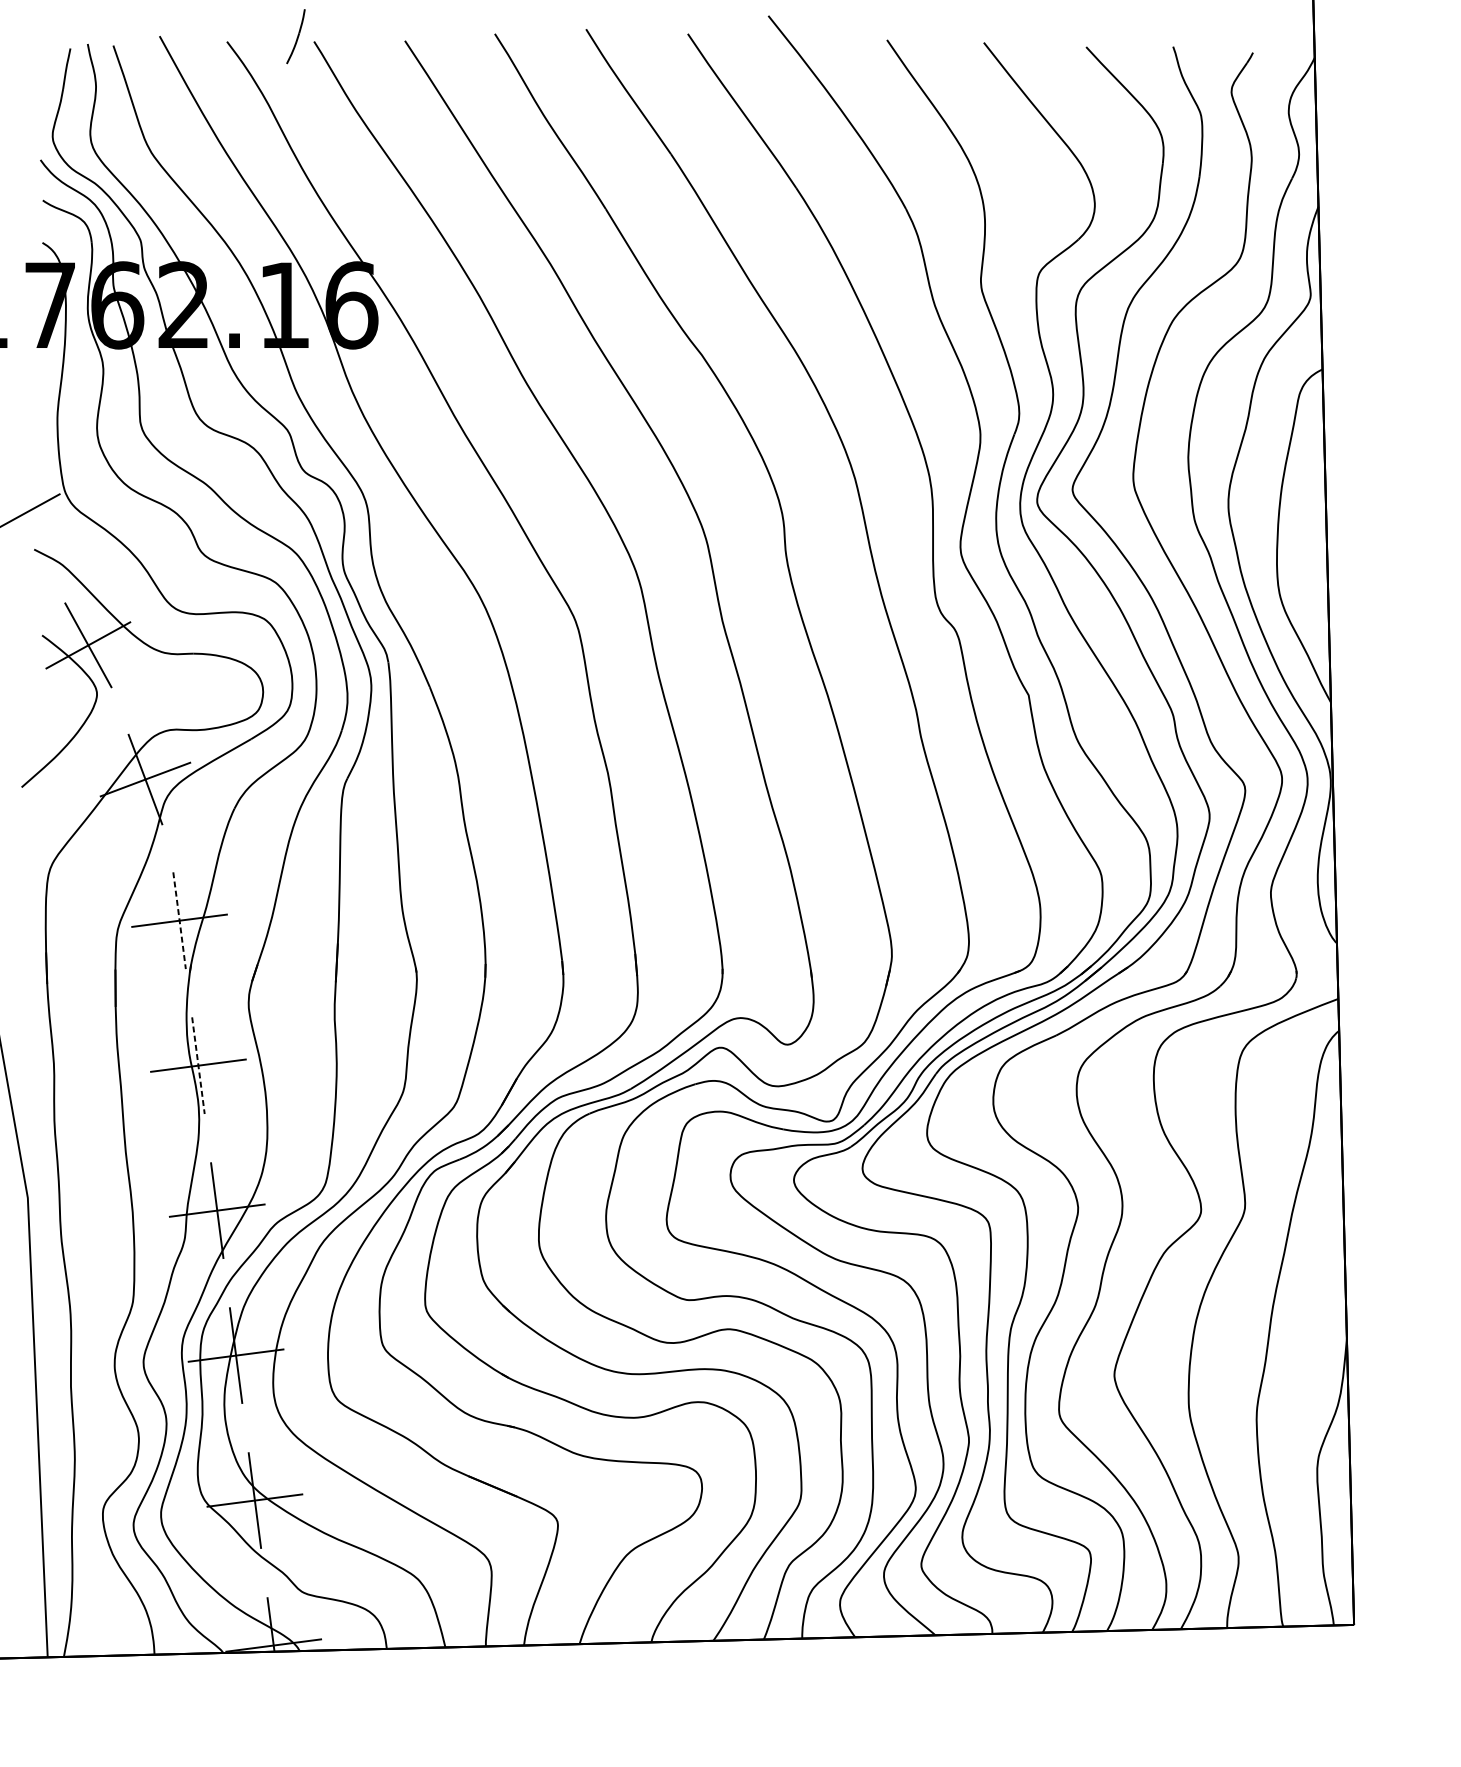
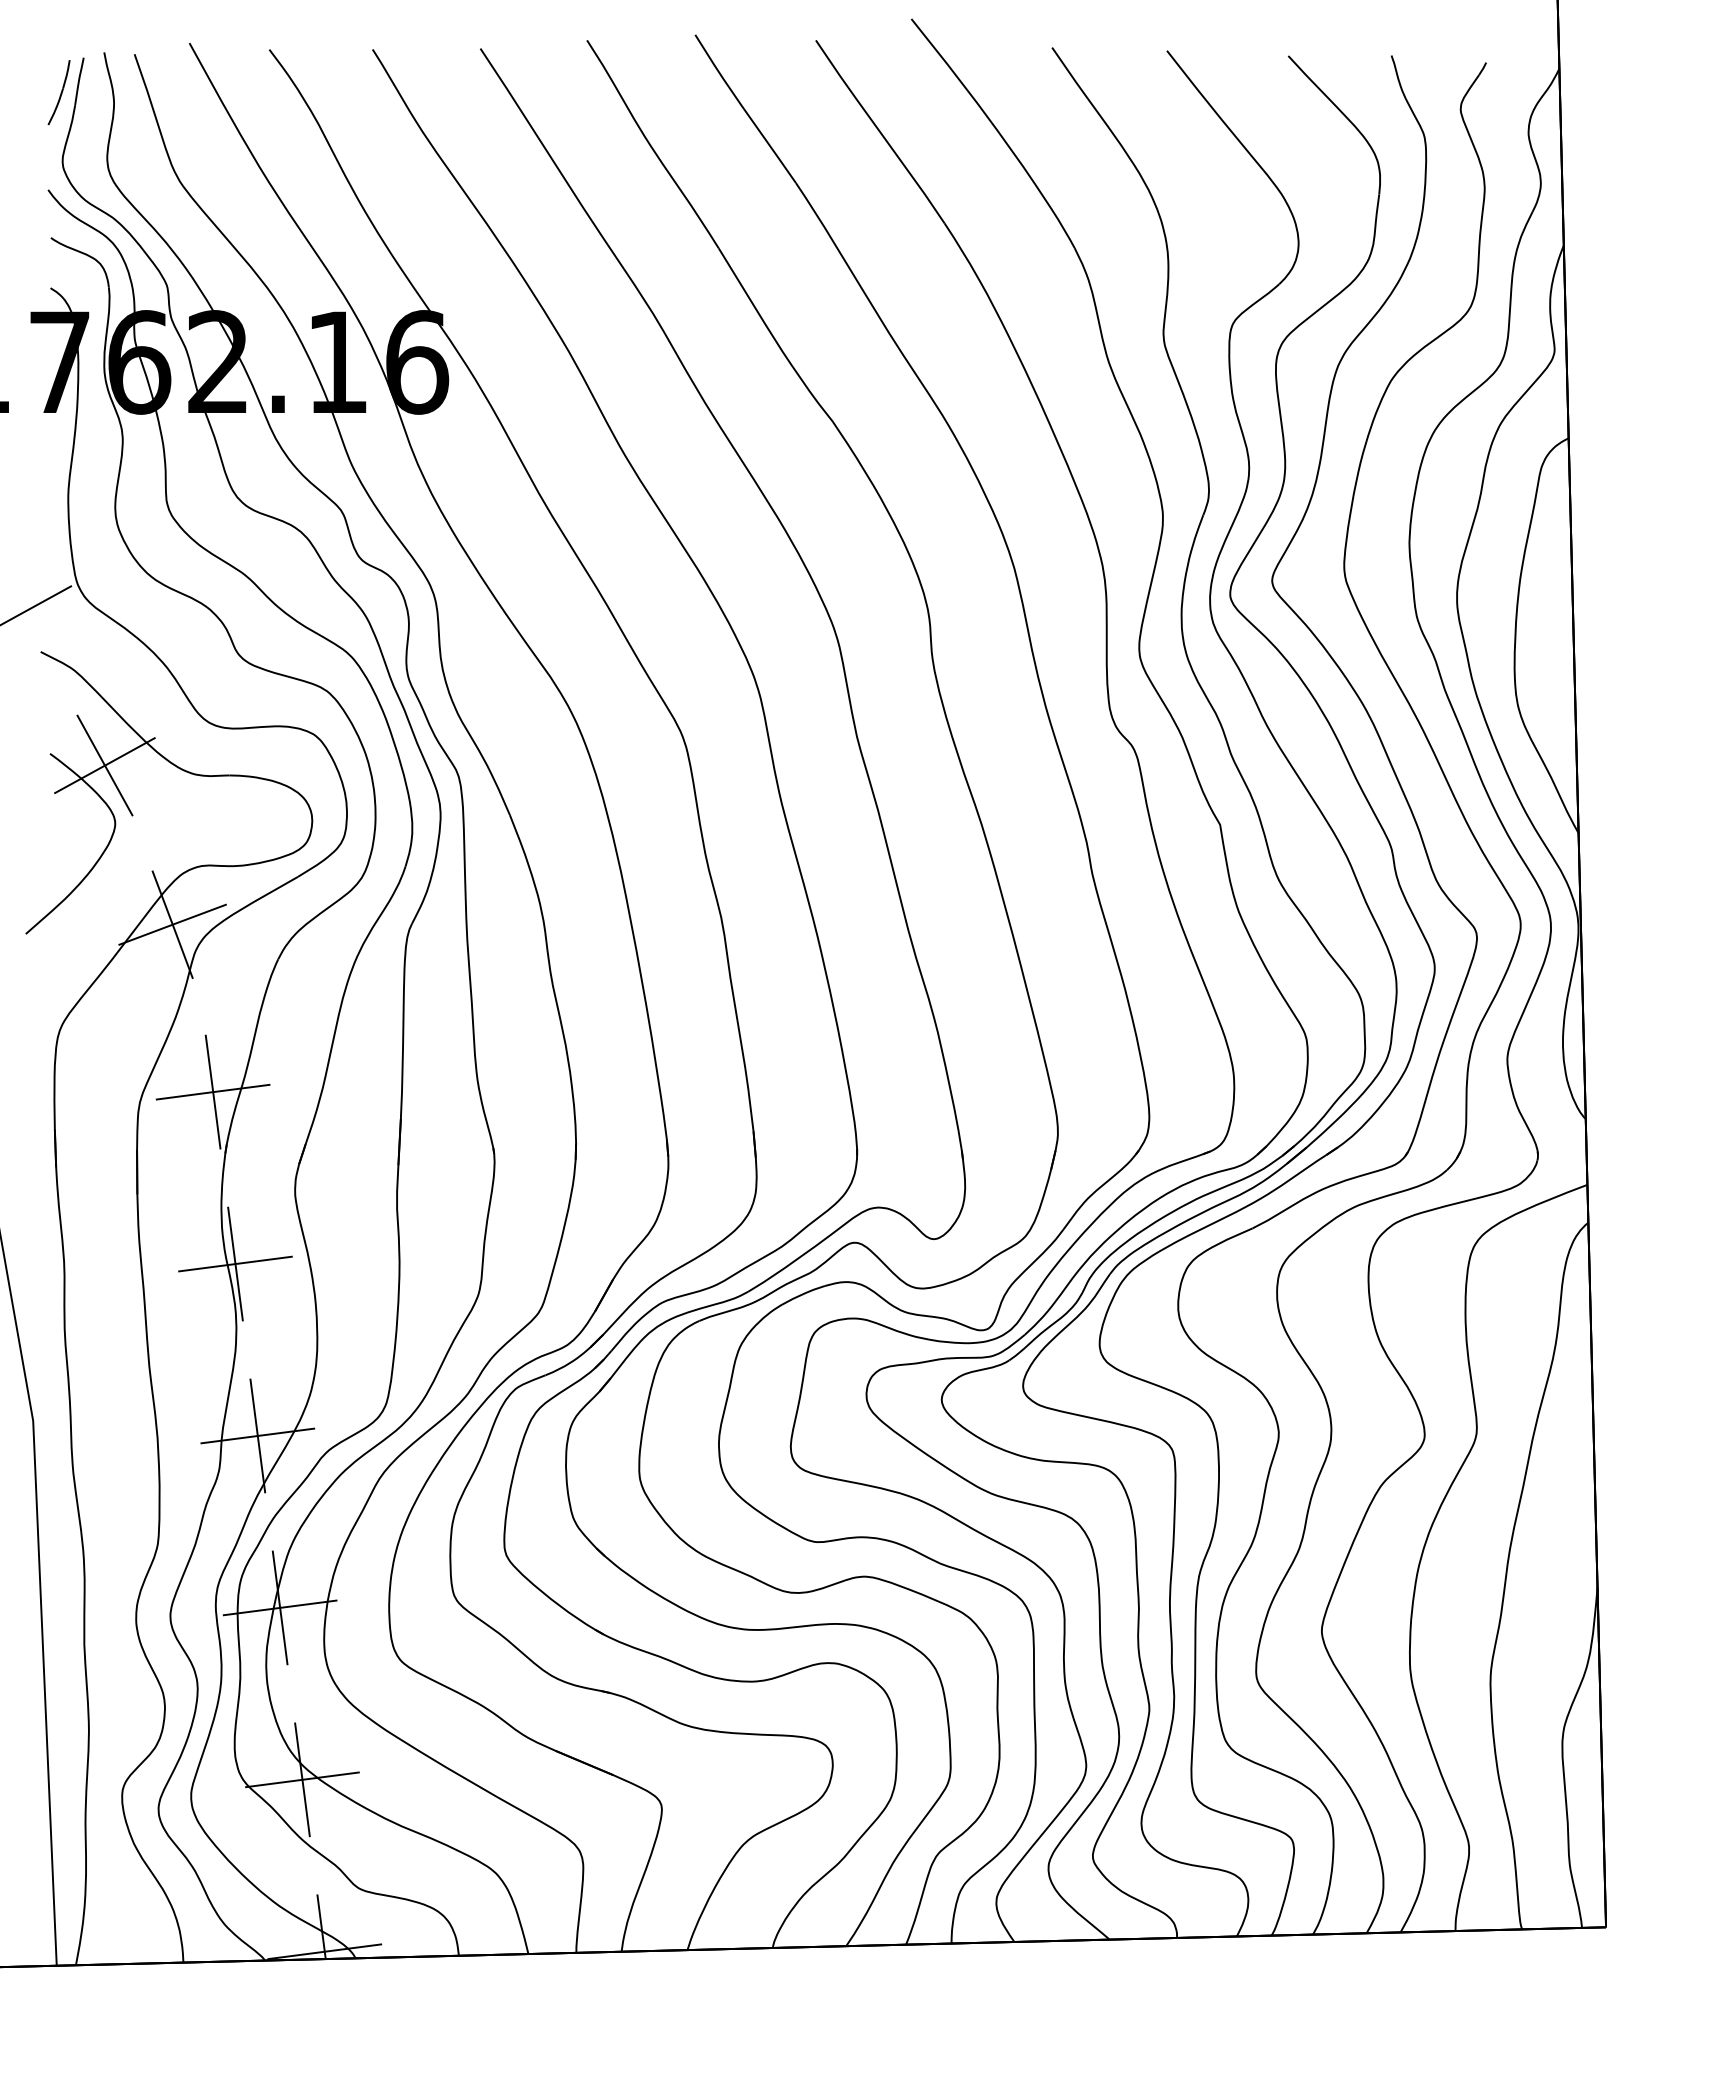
part: (295, 36) -> (58, 92), moved
line: (179, 921) -> (213, 1092), dashed -> solid
line: (198, 1066) -> (235, 1264), dashed -> solid

